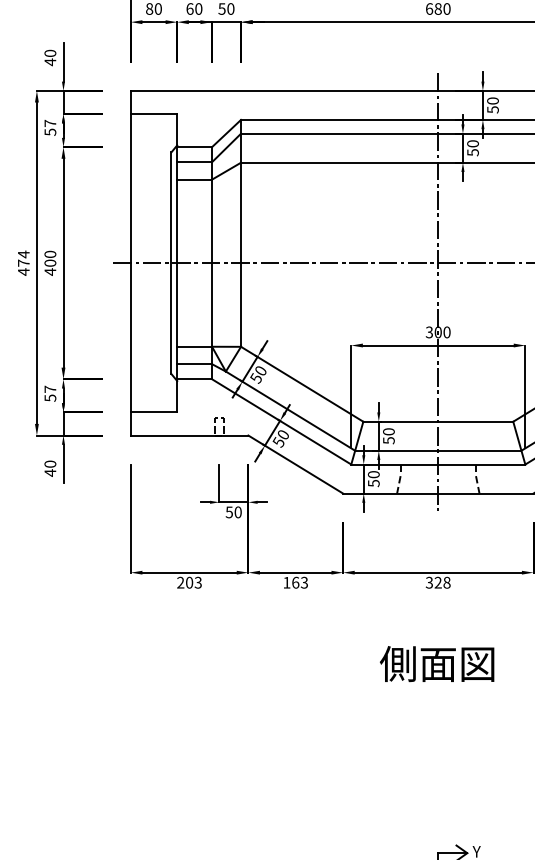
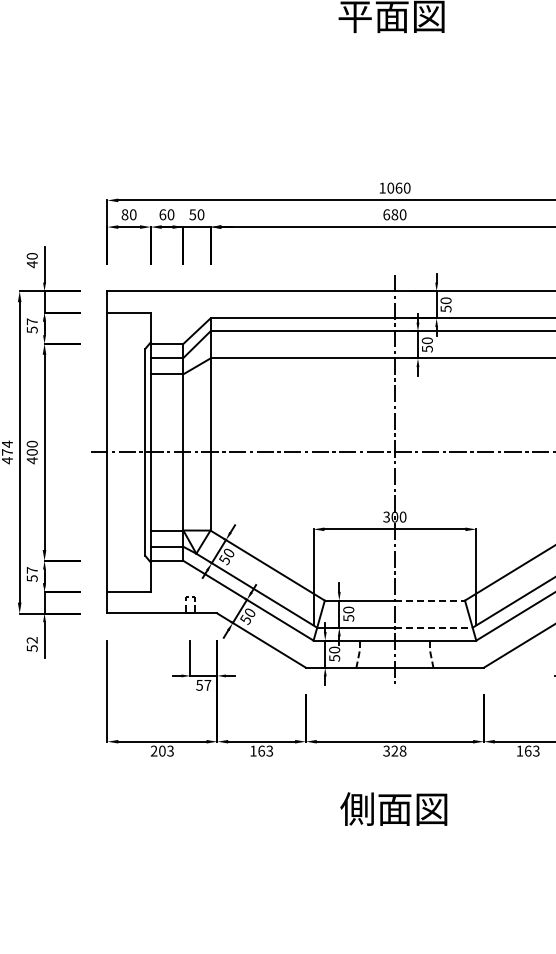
line: (476, 421) -> (430, 600), solid -> dashed
line: (479, 450) -> (433, 627), solid -> dashed
text: (49, 468) -> (31, 644), 40 -> 52
text: (237, 511) -> (207, 684), 50 -> 57
text: (436, 663) -> (393, 808), moved

